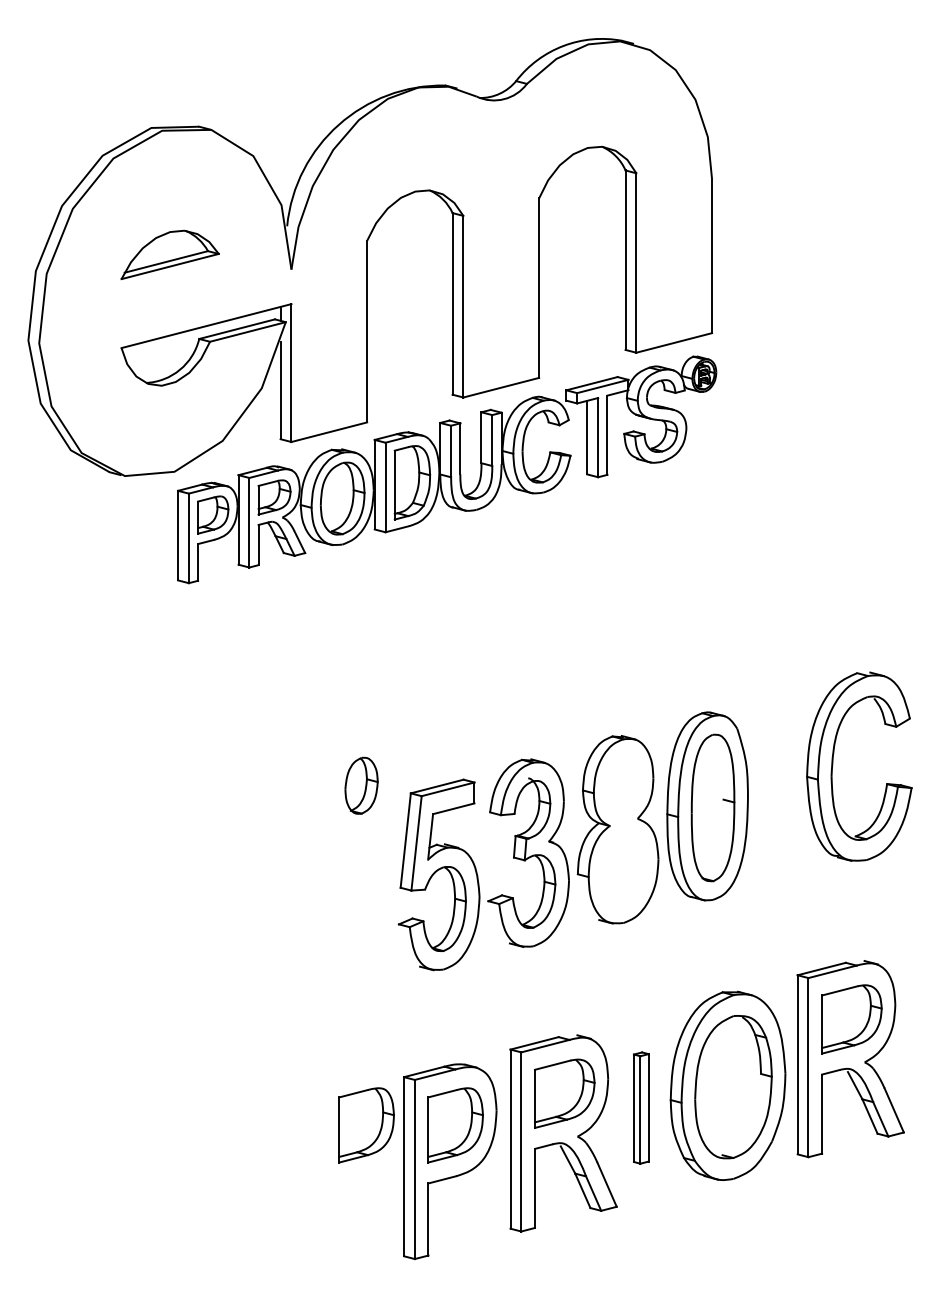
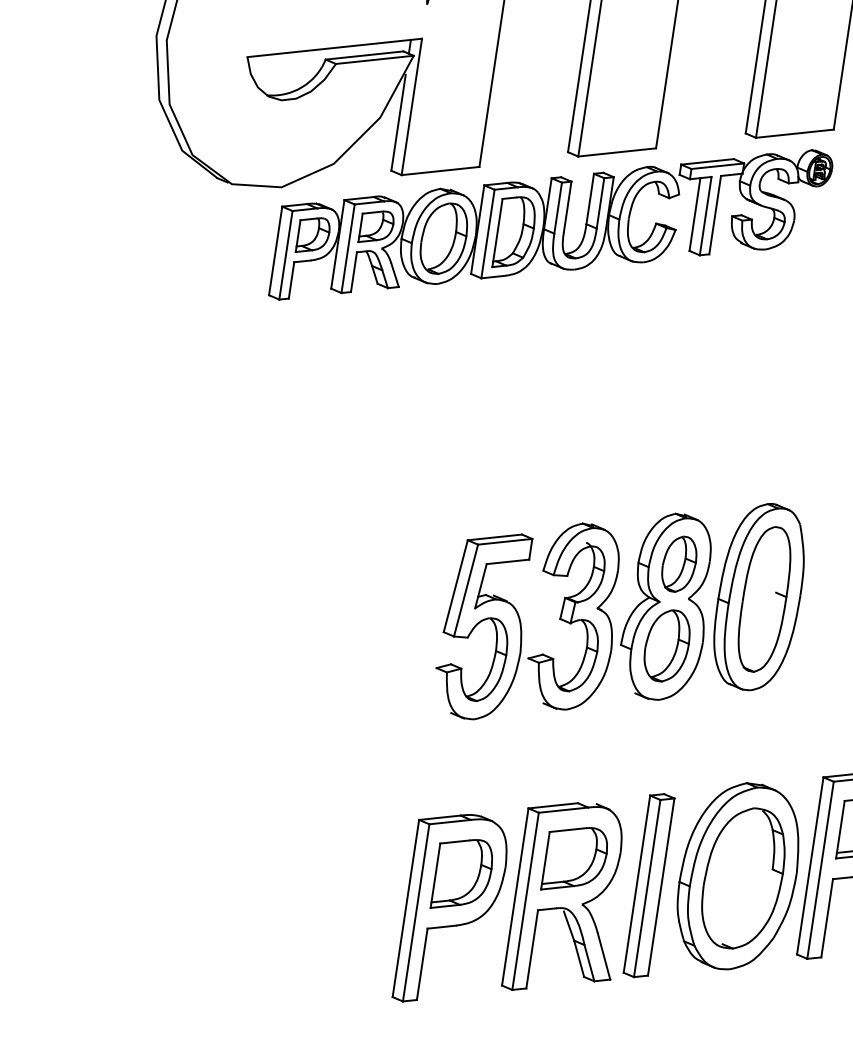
part: (361, 785) -> (679, 563), moved
part: (623, 868) -> (667, 646), added
part: (641, 1107) -> (649, 885), size x1.67
part: (366, 1125) -> (374, 862), removed

